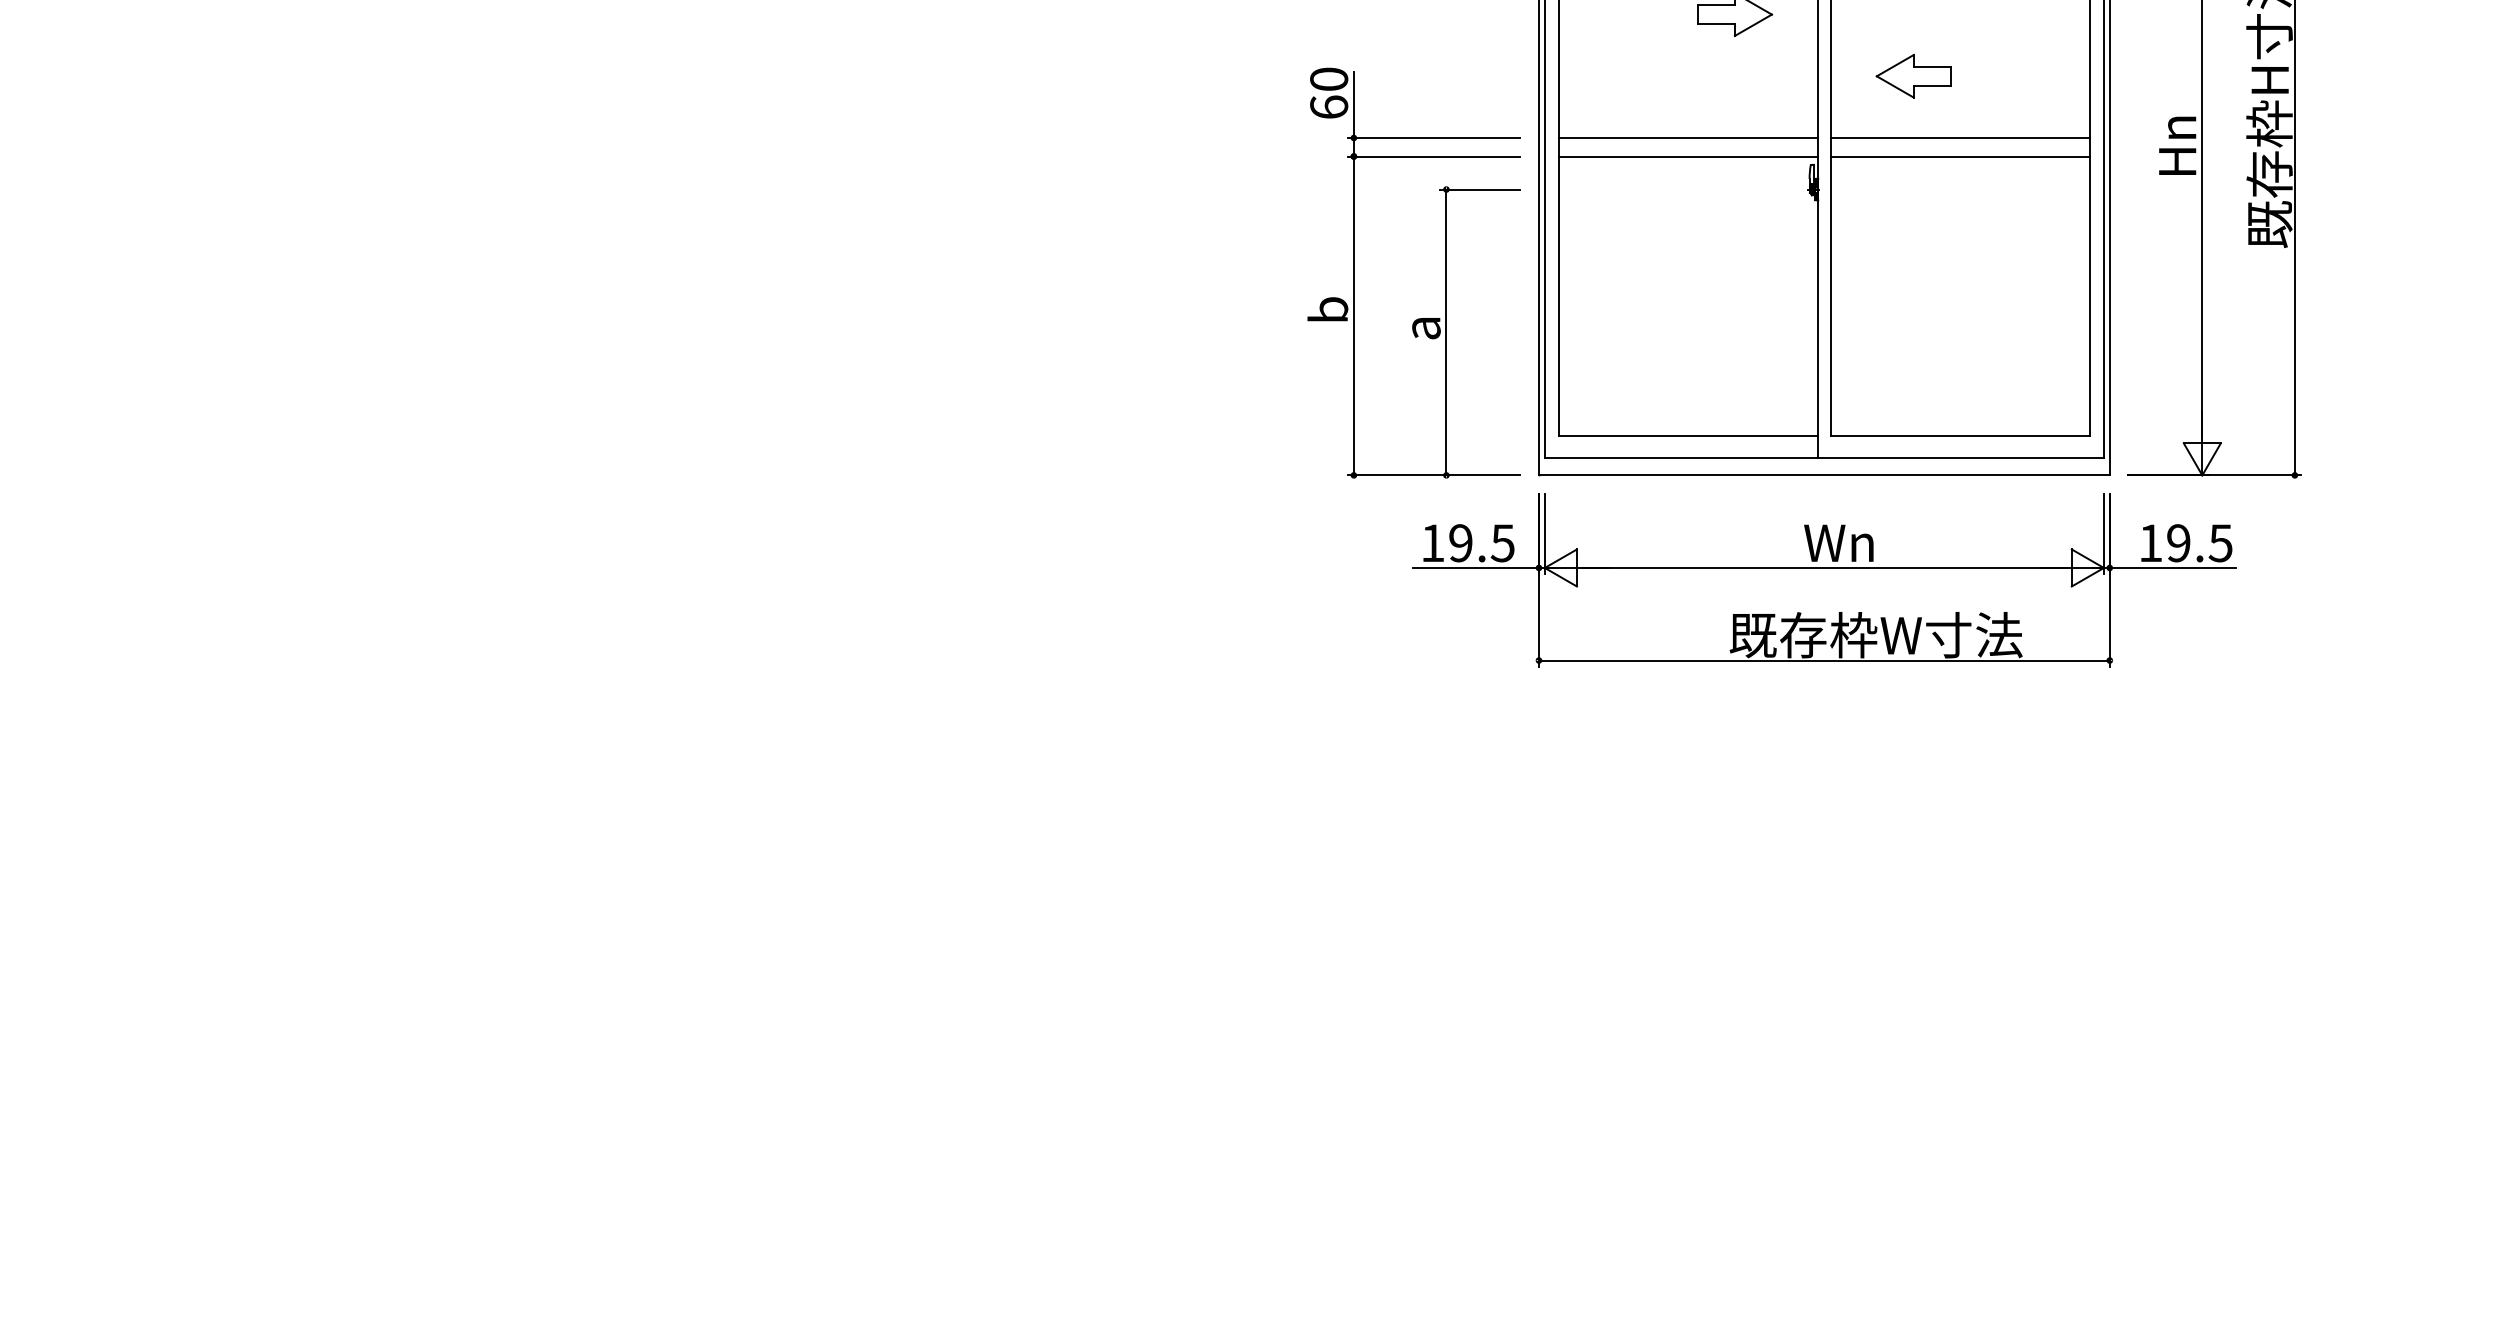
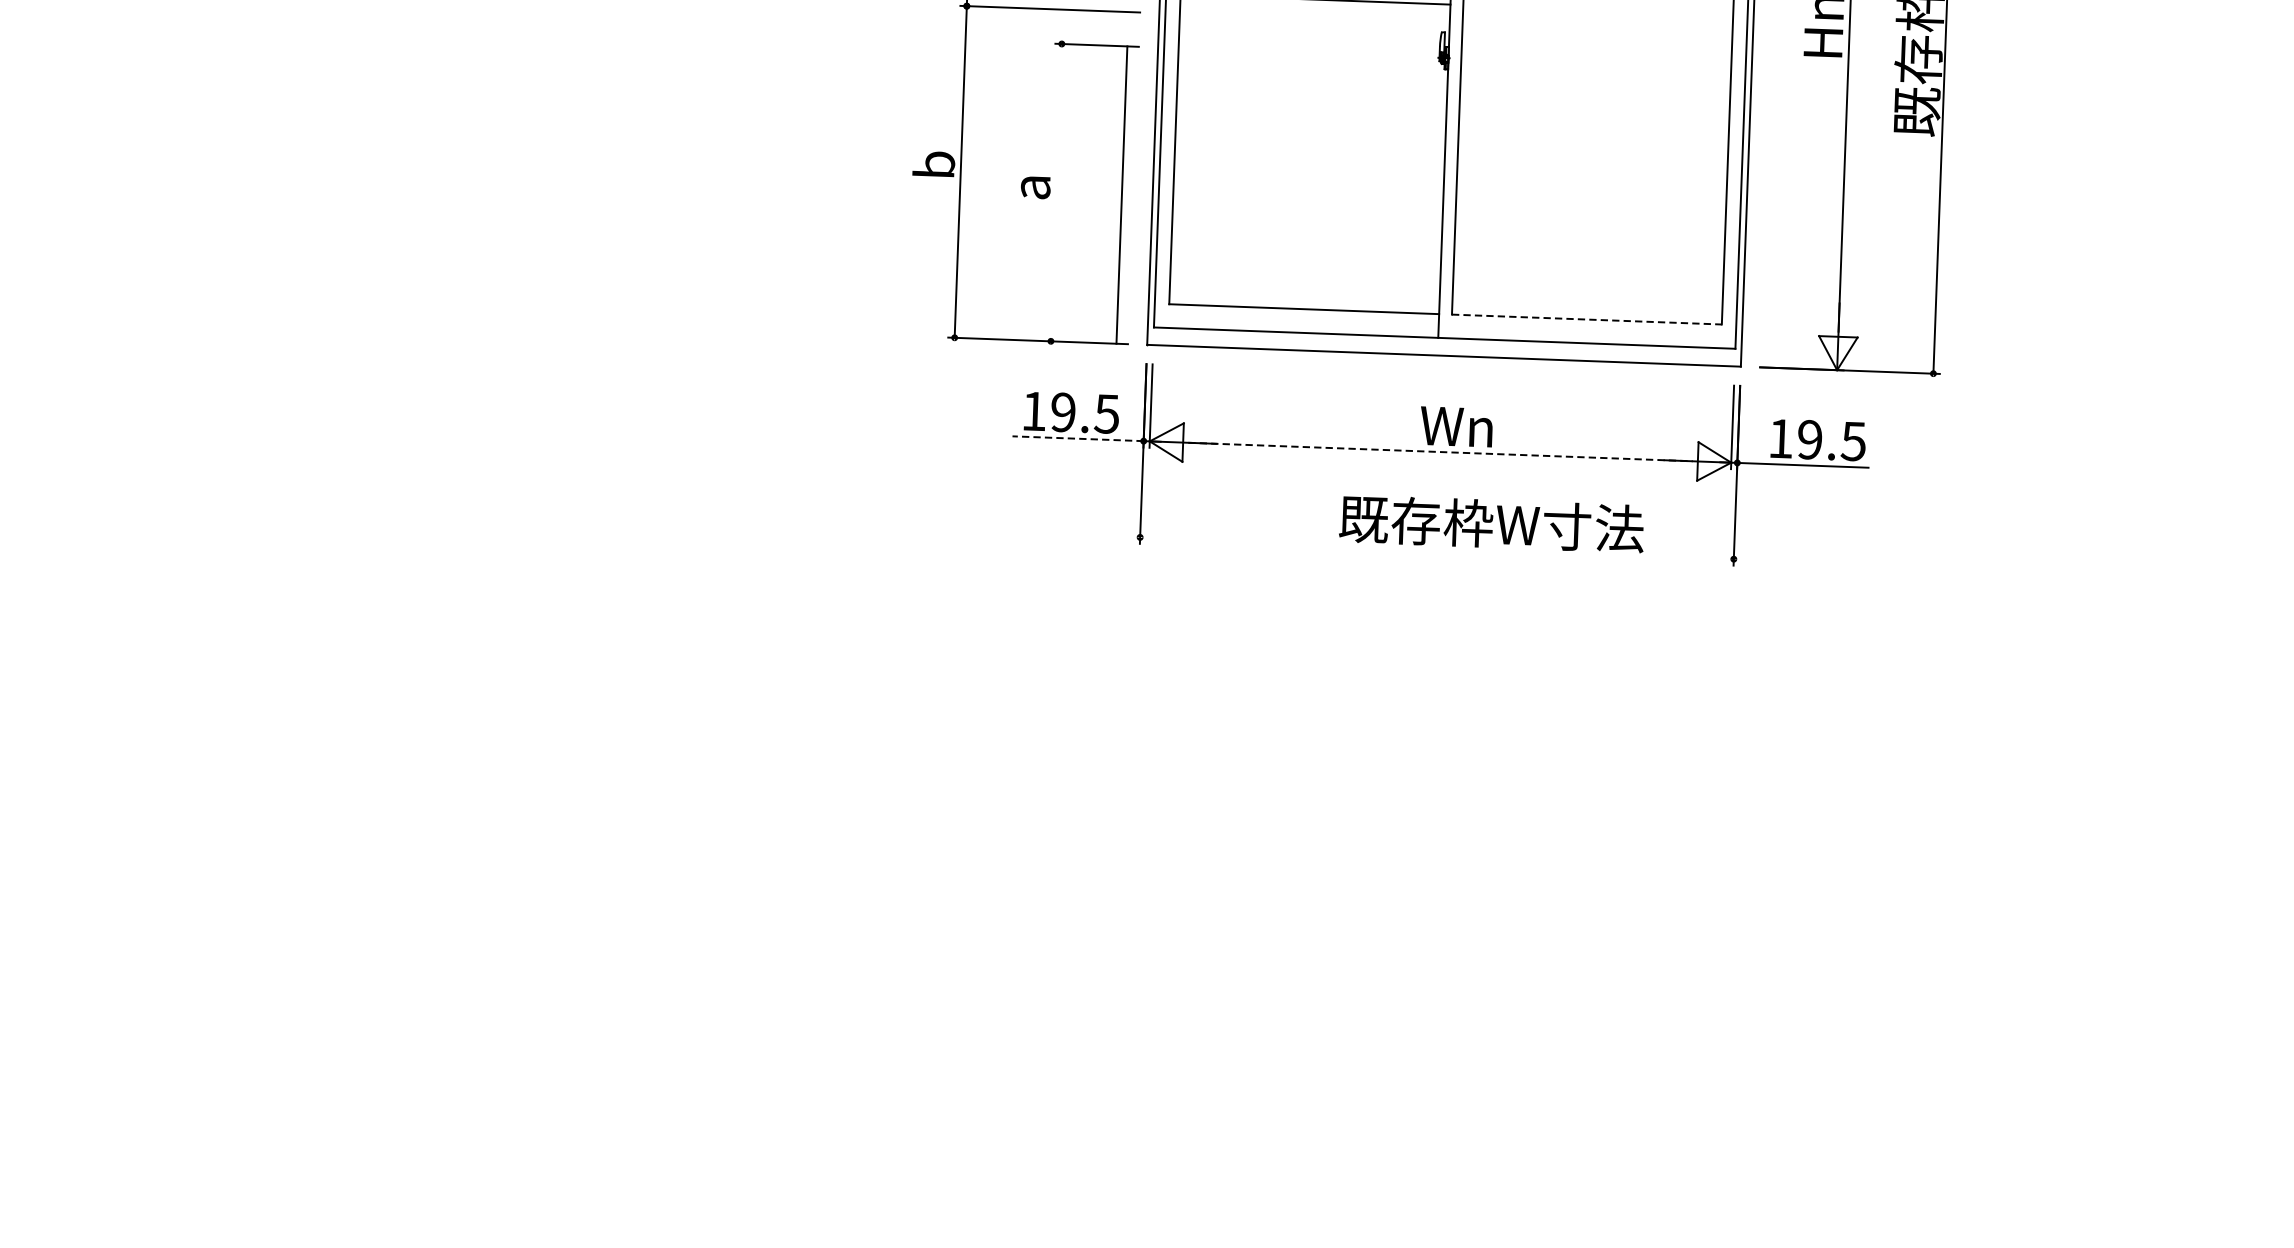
line: (1960, 138) -> (1598, 10), removed
line: (1688, 156) -> (1314, 18), removed
line: (1960, 156) -> (1597, 29), removed
line: (1446, 332) -> (1121, 195), moved
line: (1960, 435) -> (1587, 319), solid -> dashed
line: (1475, 567) -> (1077, 438), solid -> dashed
line: (1824, 567) -> (1440, 451), solid -> dashed
line: (1824, 660) -> (1437, 548), removed

